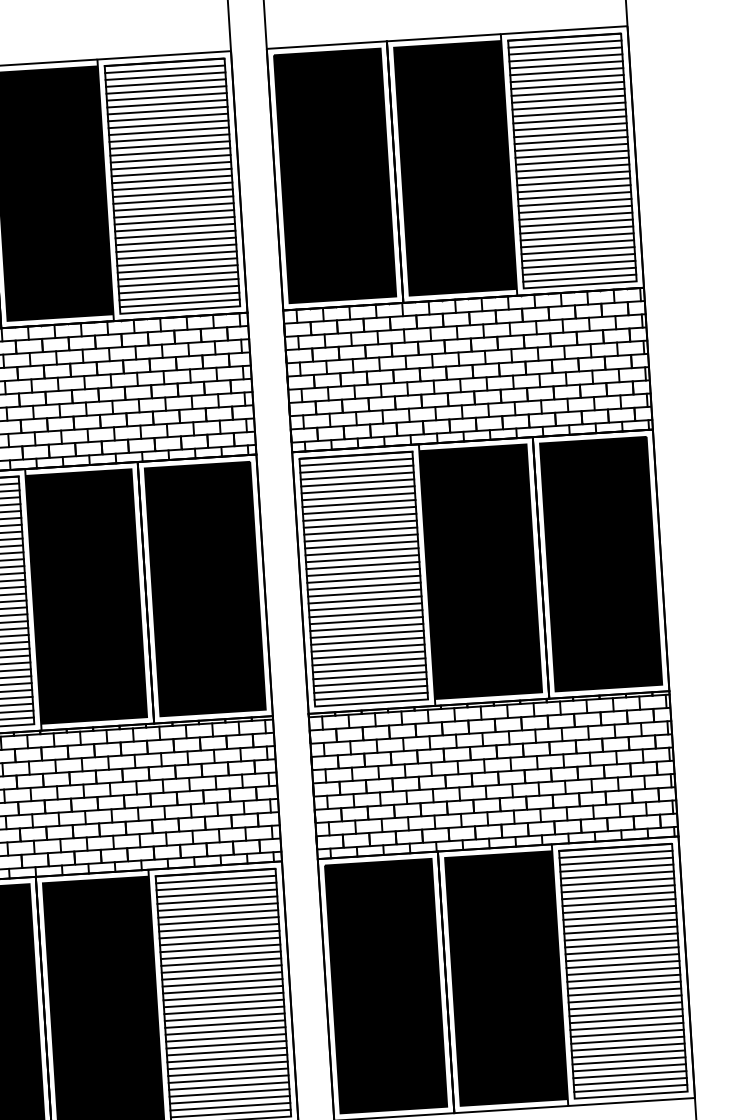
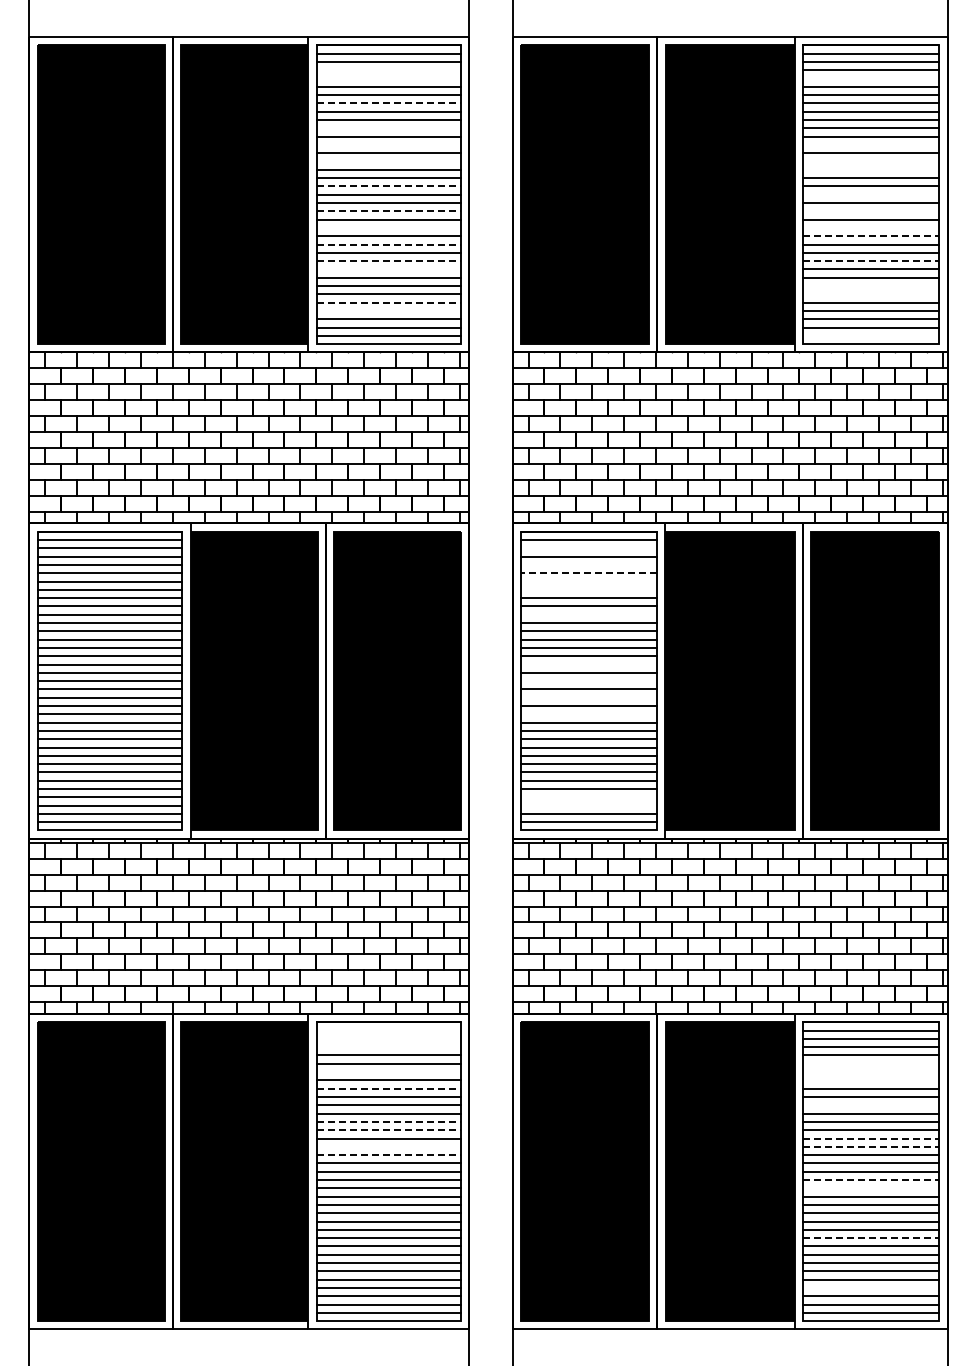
line: (566, 64) -> (871, 78), removed
line: (165, 83) -> (388, 70), removed
line: (166, 89) -> (388, 78), removed
line: (168, 110) -> (389, 103), solid -> dashed
line: (570, 119) -> (871, 144), removed
line: (168, 131) -> (388, 128), removed
line: (571, 133) -> (871, 161), removed
line: (571, 140) -> (871, 169), removed
line: (169, 144) -> (388, 144), removed
line: (170, 158) -> (388, 161), removed
line: (572, 160) -> (871, 194), removed
line: (573, 175) -> (871, 211), removed
line: (172, 179) -> (389, 186), solid -> dashed
line: (574, 188) -> (871, 227), removed
line: (574, 195) -> (871, 236), solid -> dashed
line: (173, 200) -> (389, 211), solid -> dashed
line: (173, 213) -> (388, 227), removed
line: (576, 216) -> (871, 261), solid -> dashed
line: (175, 227) -> (389, 244), solid -> dashed
line: (577, 237) -> (871, 286), removed
line: (176, 241) -> (389, 261), solid -> dashed
line: (577, 243) -> (871, 294), removed
line: (176, 248) -> (388, 269), removed
line: (178, 275) -> (389, 302), solid -> dashed
line: (580, 277) -> (871, 335), removed
line: (178, 282) -> (388, 310), removed
line: (356, 469) -> (588, 548), removed
line: (357, 482) -> (588, 564), removed
line: (357, 490) -> (588, 573), solid -> dashed
line: (358, 496) -> (588, 581), removed
line: (358, 503) -> (588, 589), removed
line: (359, 524) -> (588, 614), removed
line: (362, 565) -> (588, 664), removed
line: (363, 579) -> (588, 681), removed
line: (364, 592) -> (588, 697), removed
line: (365, 606) -> (588, 714), removed
line: (369, 675) -> (588, 797), removed
line: (369, 682) -> (588, 805), removed
line: (215, 879) -> (388, 1030), removed
line: (618, 881) -> (871, 1063), removed
line: (216, 886) -> (388, 1038), removed
line: (618, 889) -> (871, 1072), removed
line: (216, 893) -> (388, 1047), removed
line: (618, 895) -> (871, 1080), removed
line: (217, 914) -> (388, 1072), removed
line: (620, 916) -> (871, 1105), removed
line: (219, 927) -> (389, 1088), solid -> dashed
line: (621, 943) -> (871, 1138), solid -> dashed
line: (622, 950) -> (871, 1146), solid -> dashed
line: (221, 954) -> (389, 1121), solid -> dashed
line: (221, 962) -> (389, 1130), solid -> dashed
line: (221, 975) -> (388, 1146), removed
line: (624, 978) -> (871, 1180), solid -> dashed
line: (223, 983) -> (389, 1155), solid -> dashed
line: (624, 985) -> (871, 1188), removed
line: (627, 1026) -> (871, 1238), solid -> dashed
line: (629, 1067) -> (871, 1287), removed

